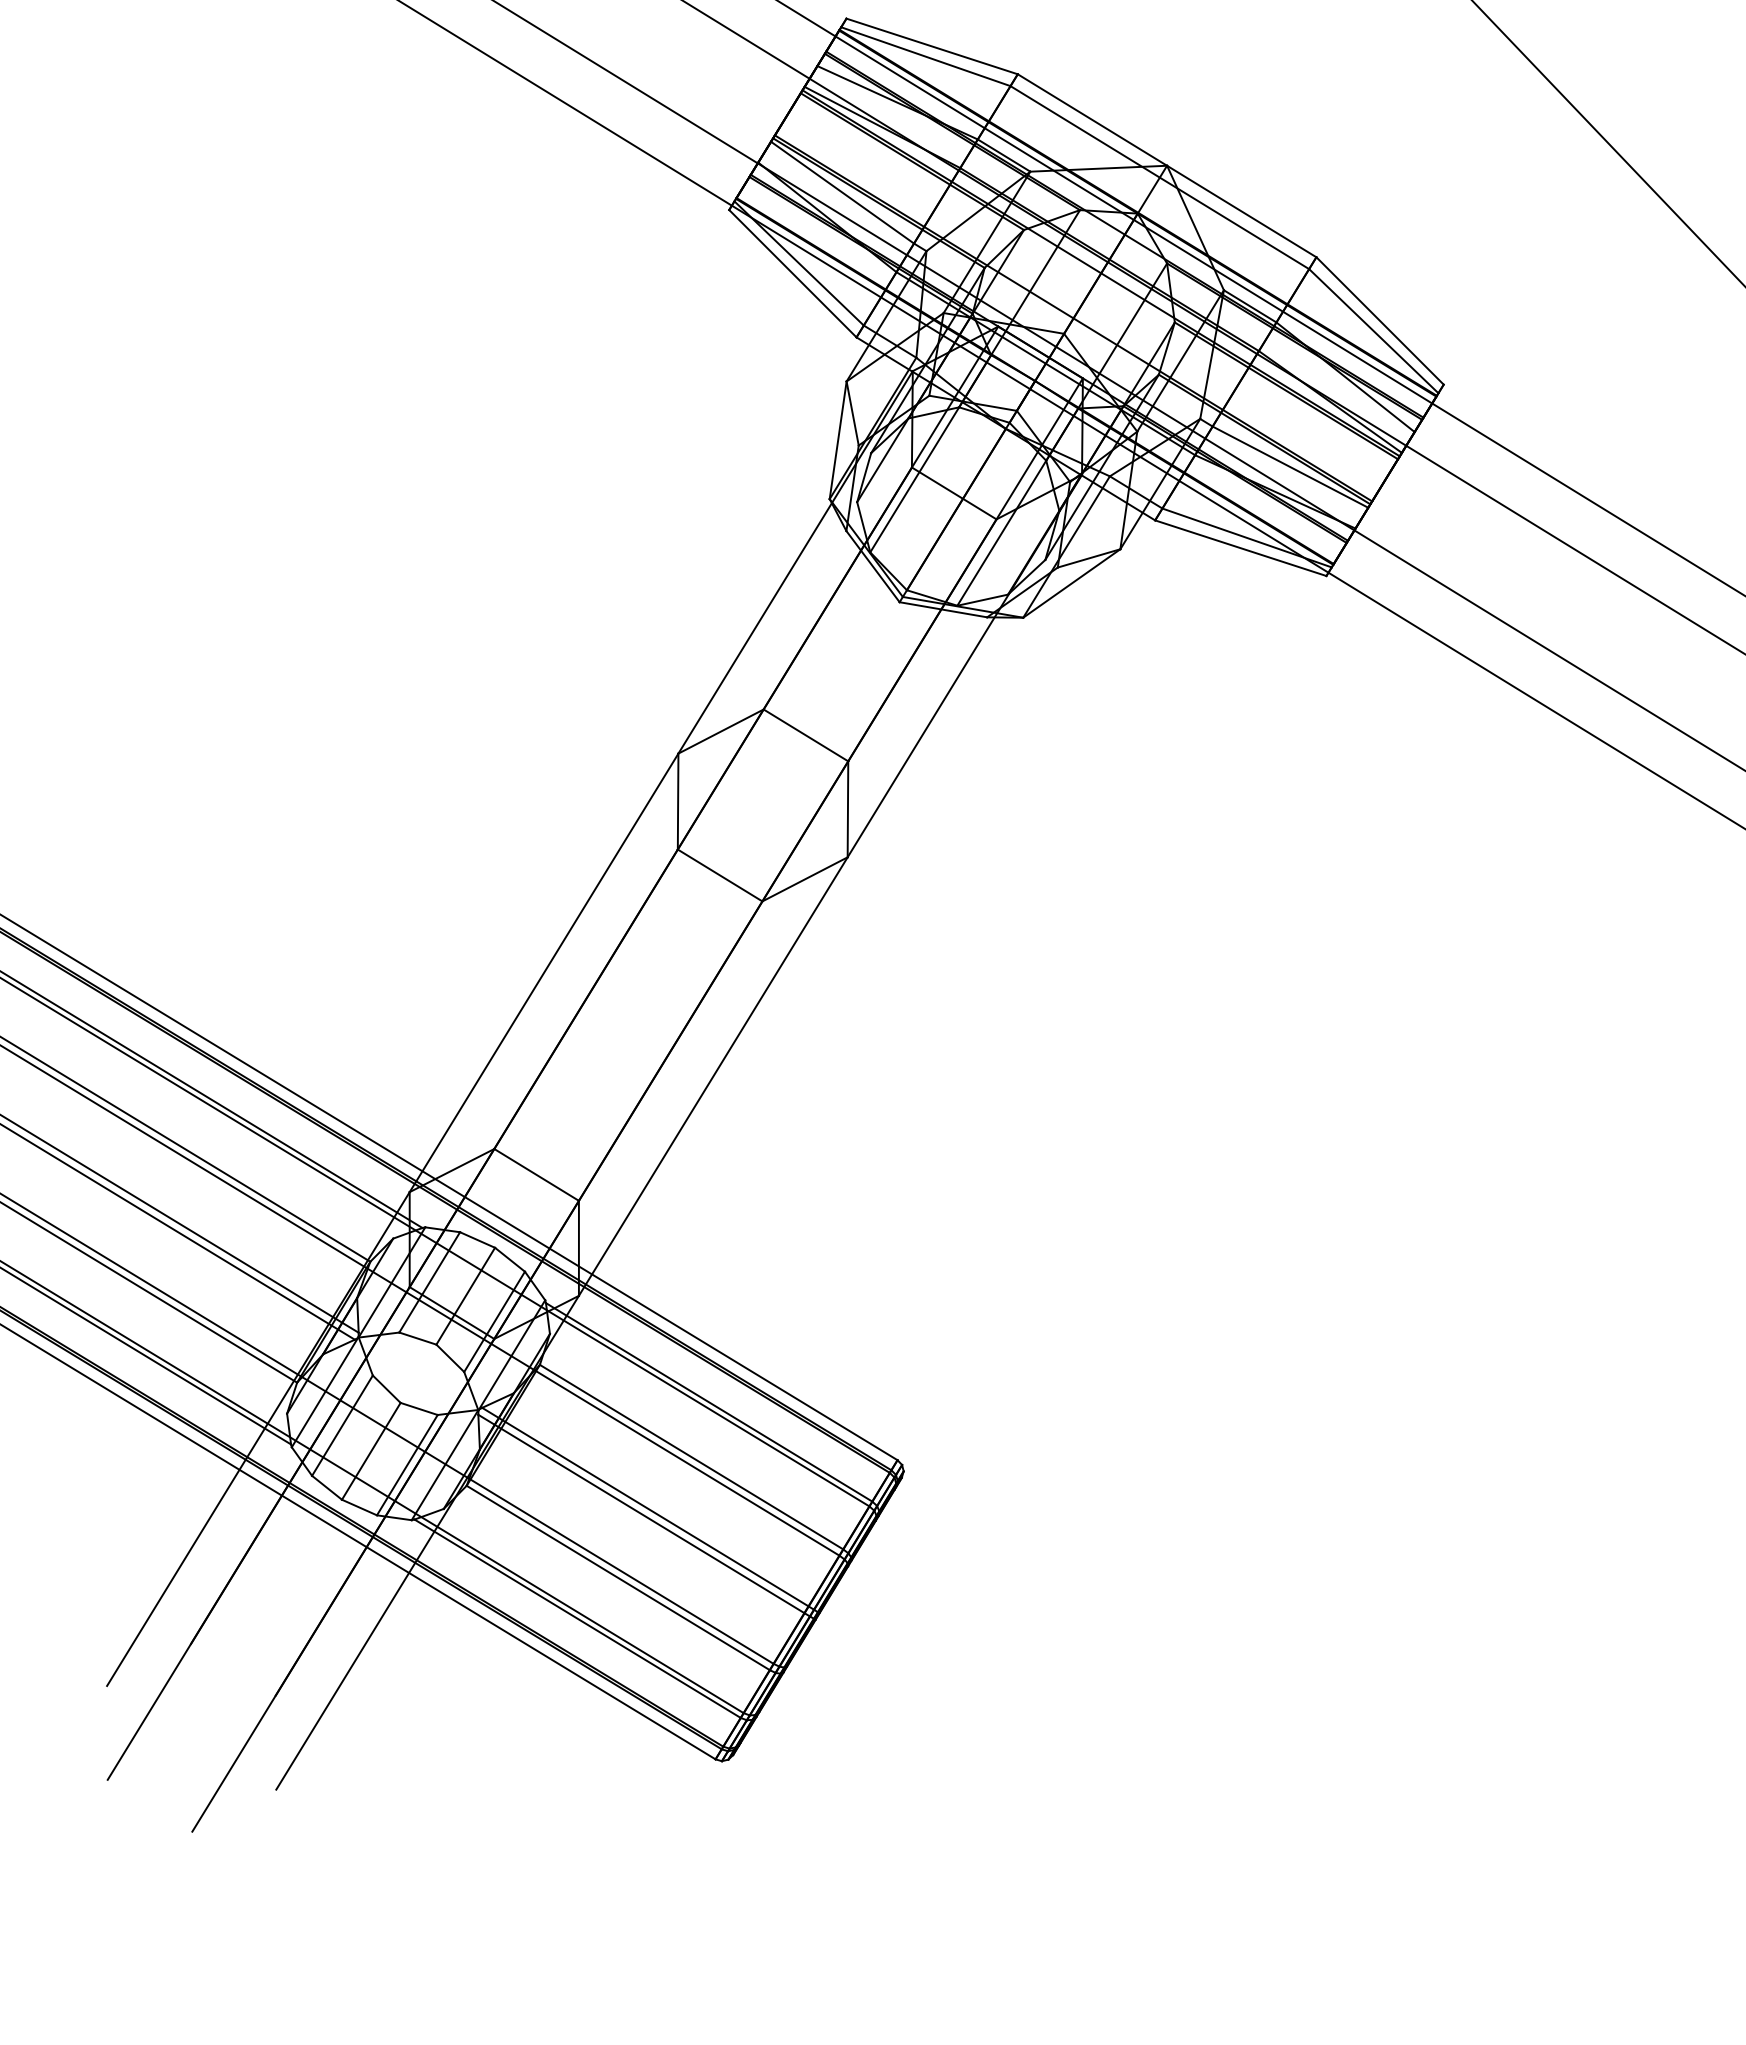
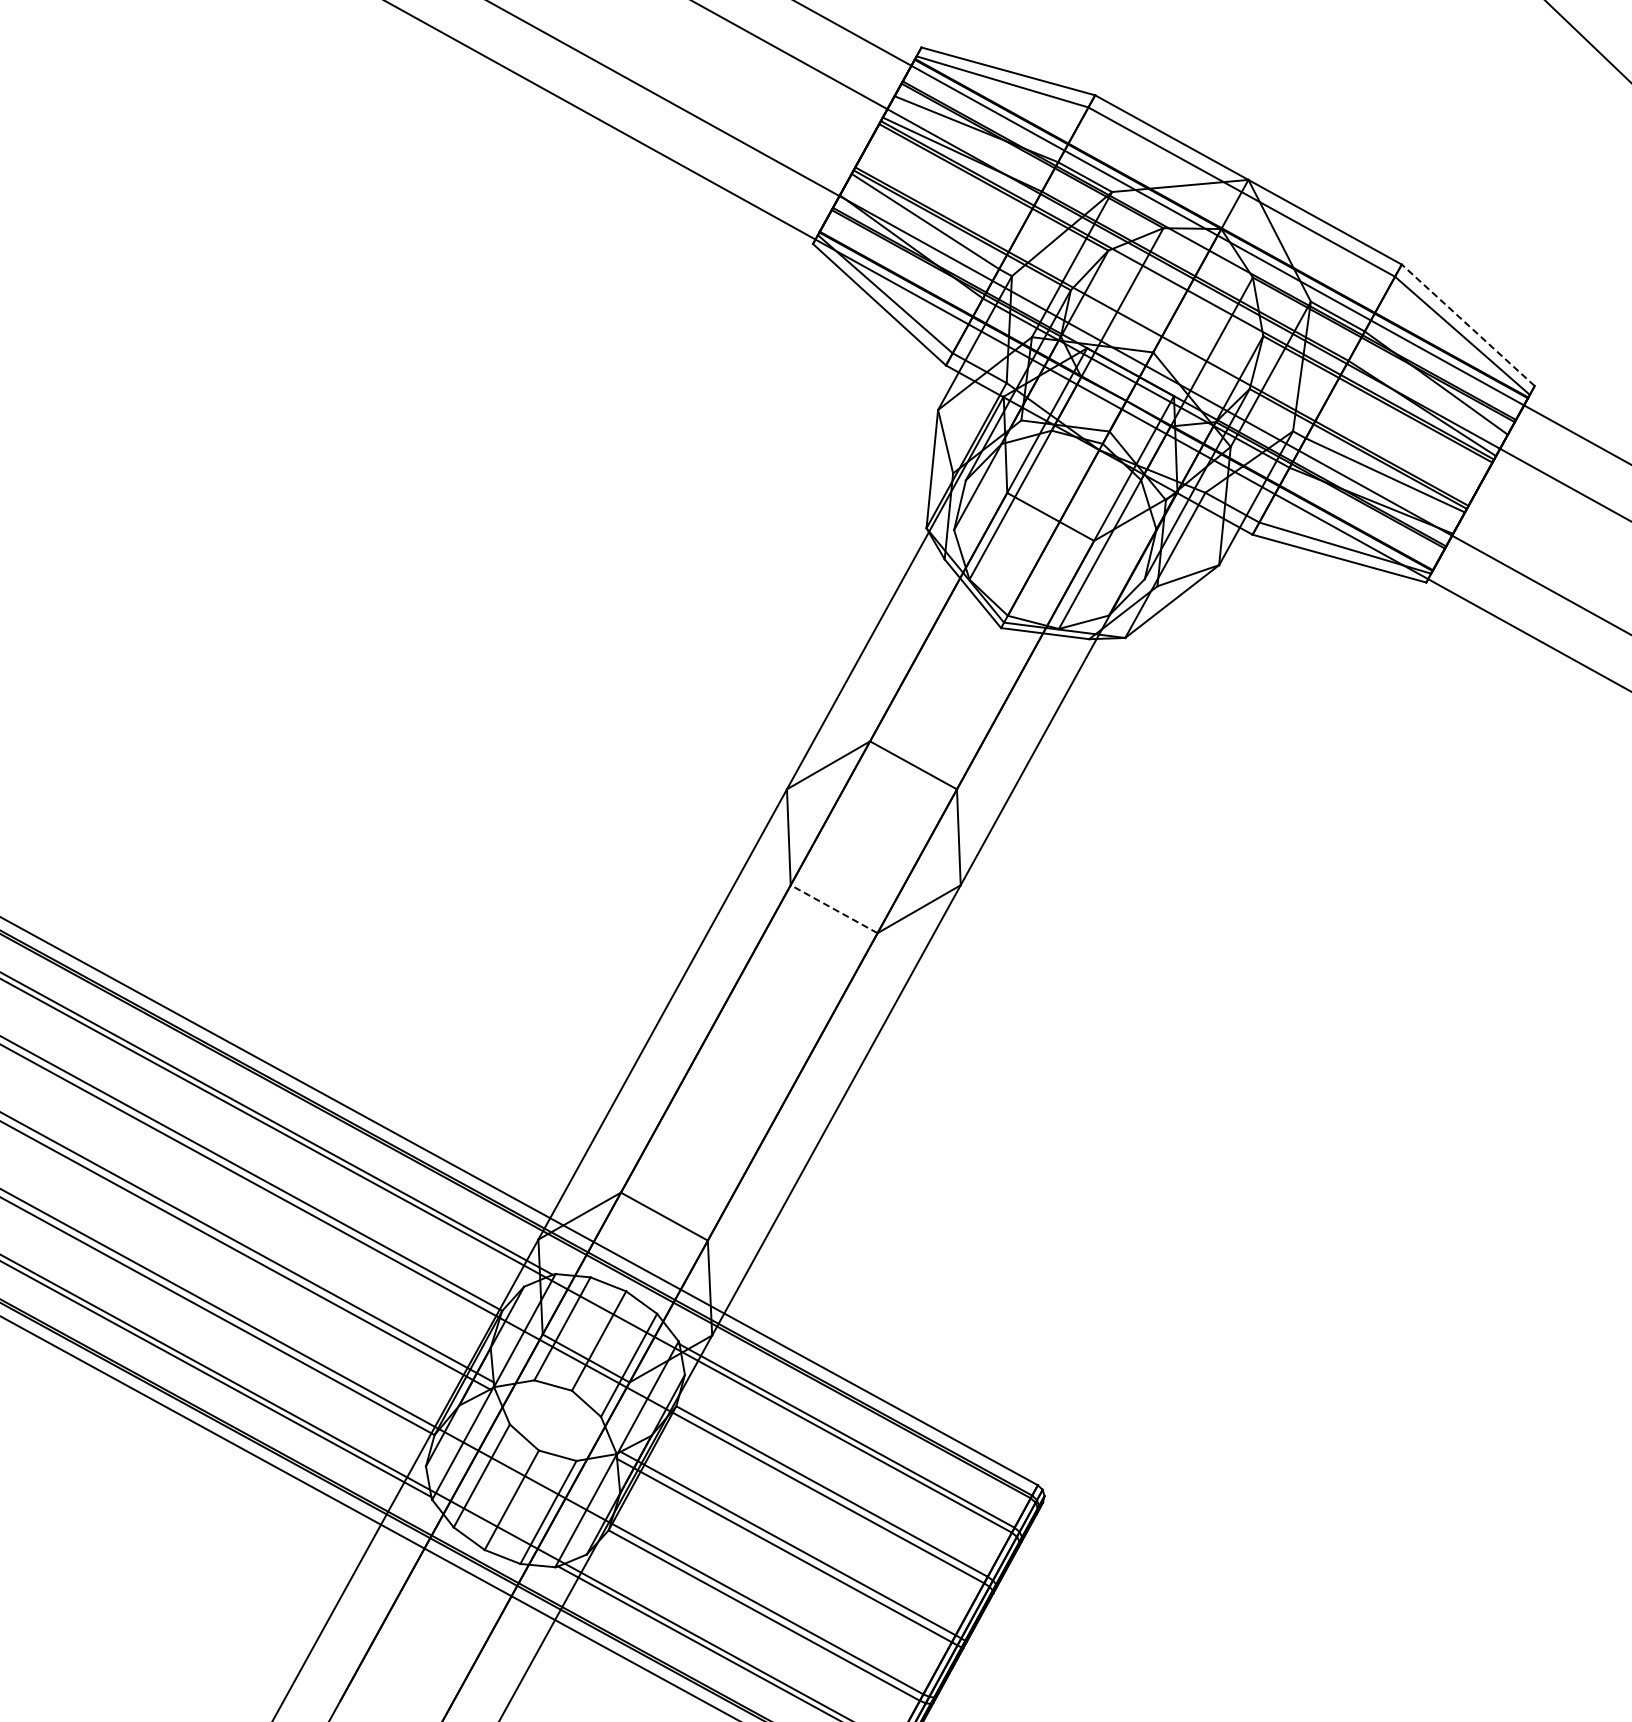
line: (1379, 320) -> (1467, 324), solid -> dashed
line: (720, 875) -> (834, 909), solid -> dashed

